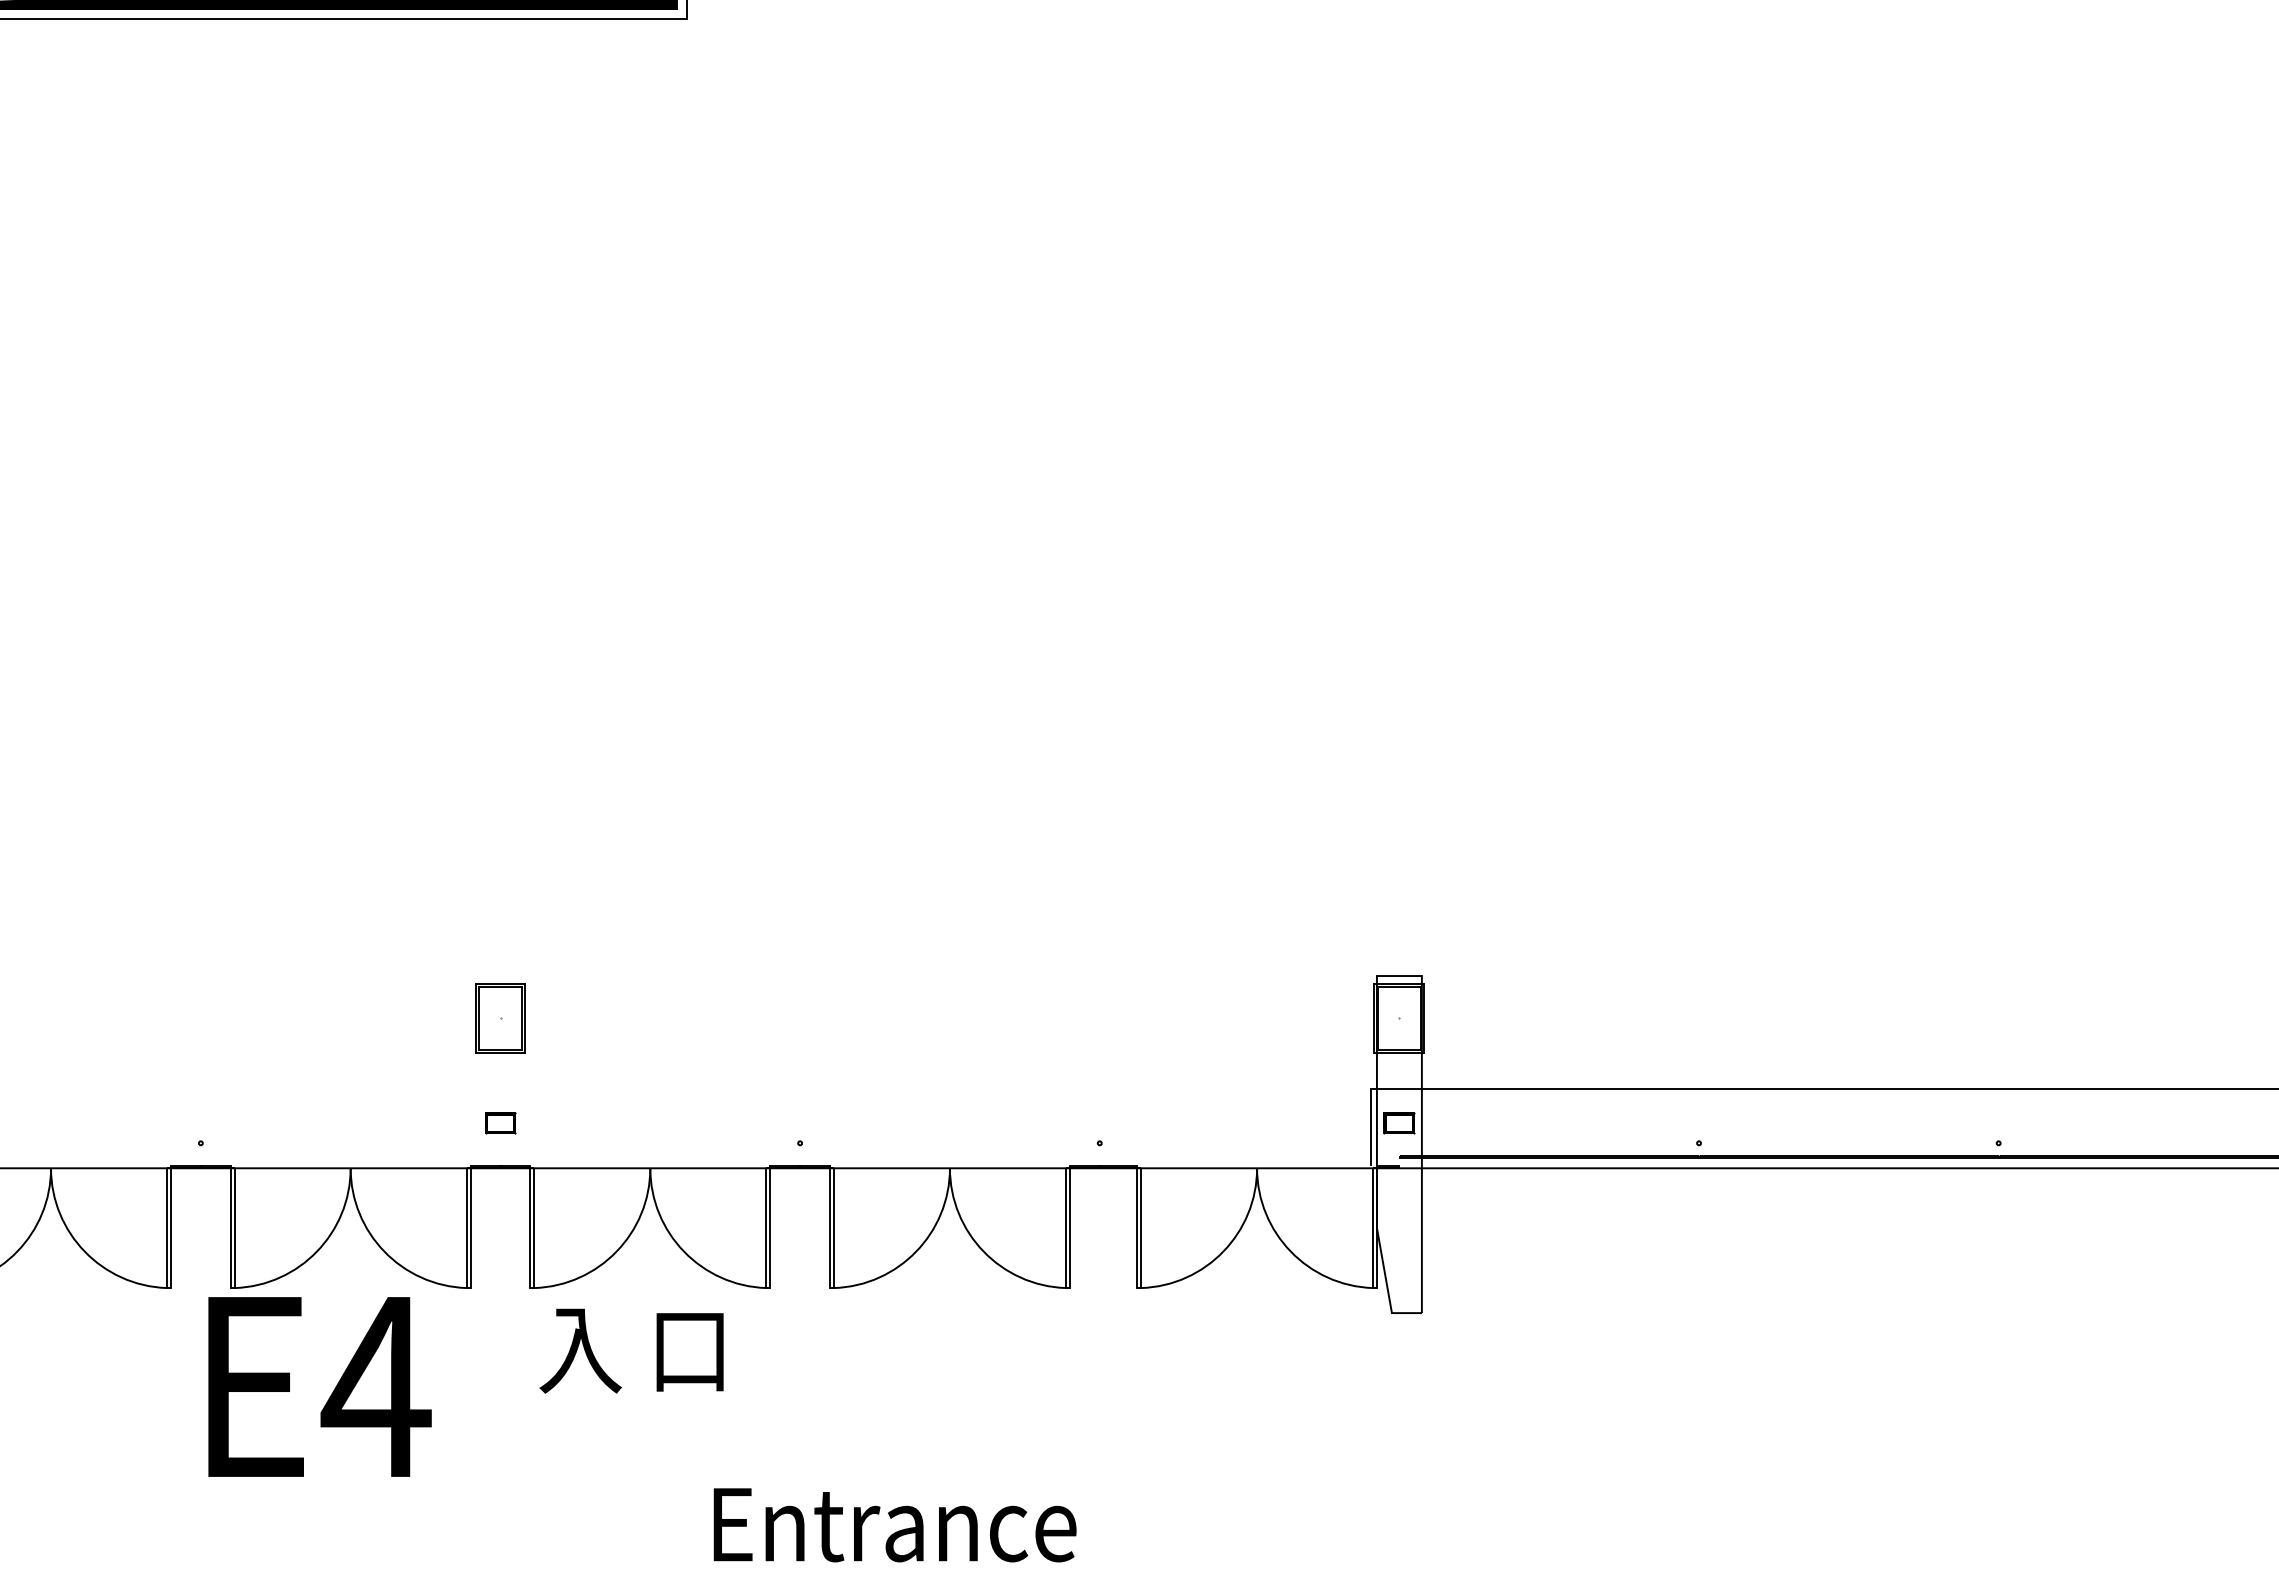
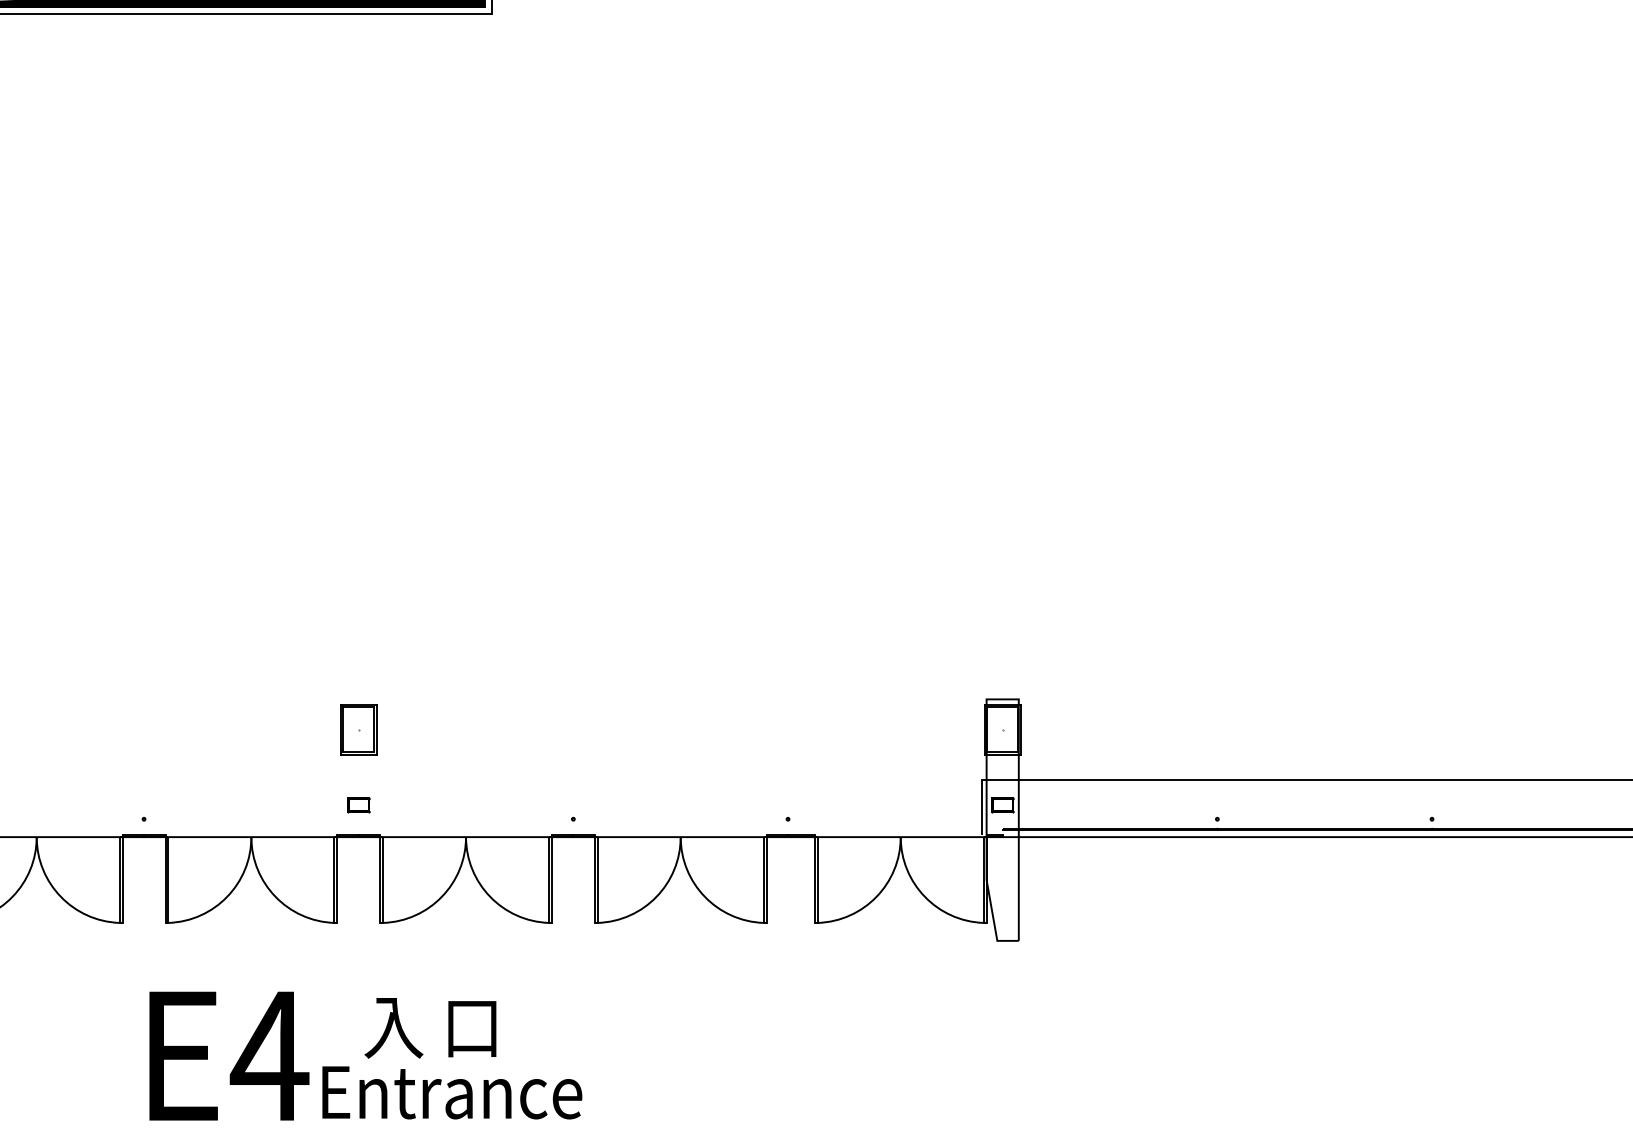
text: (631, 1350) -> (430, 1027), moved
text: (319, 1386) -> (229, 1055), moved
text: (894, 1525) -> (451, 1093), moved

